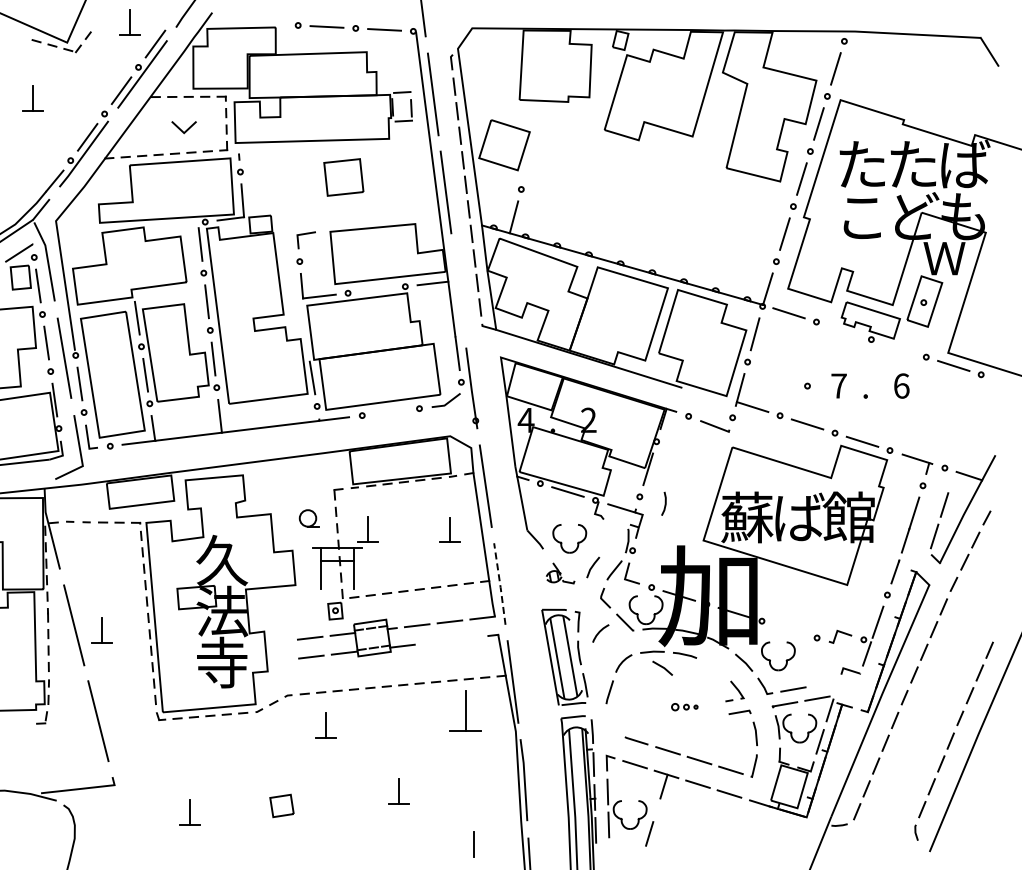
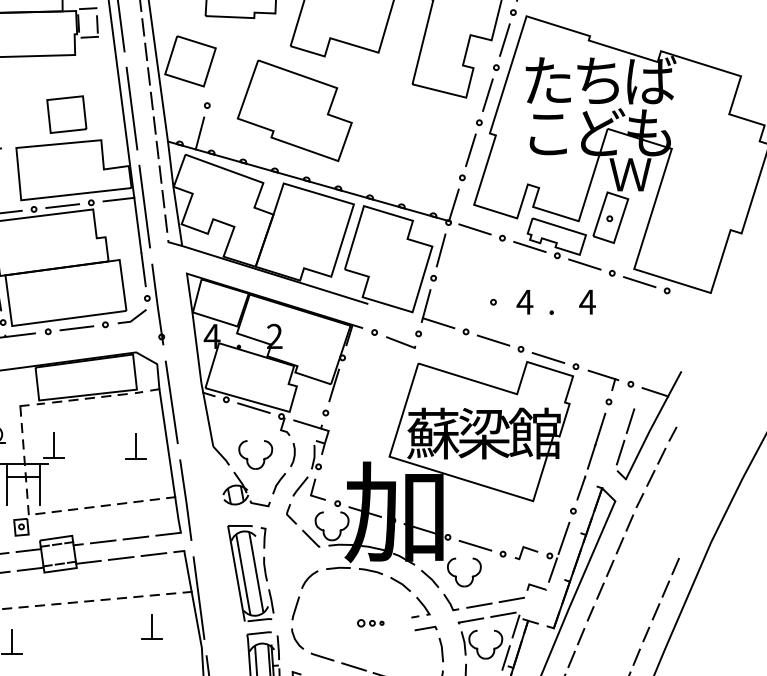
text: (913, 164) -> (599, 80), た -> ち
part: (343, 177) -> (66, 114), moved
part: (608, 194) -> (294, 110), added
line: (376, 289) -> (62, 205), added
line: (458, 290) -> (144, 206), added
line: (843, 330) -> (529, 246), added
line: (898, 348) -> (584, 264), added
text: (838, 385) -> (524, 301), 7 -> 4
text: (901, 385) -> (587, 301), 6 -> 4
line: (390, 412) -> (76, 328), added
line: (664, 503) -> (293, 454), moved
text: (798, 517) -> (484, 433), ば -> 梁
part: (560, 573) -> (246, 489), size x1.67
line: (500, 584) -> (186, 500), dashed -> solid
line: (789, 629) -> (475, 545), added
curve: (600, 632) -> (286, 548), removed
line: (467, 637) -> (153, 553), added
line: (434, 641) -> (120, 557), added
line: (662, 667) -> (400, 583), moved
line: (825, 683) -> (511, 599), added
part: (465, 710) -> (151, 626), size x0.62
line: (610, 723) -> (296, 639), added

